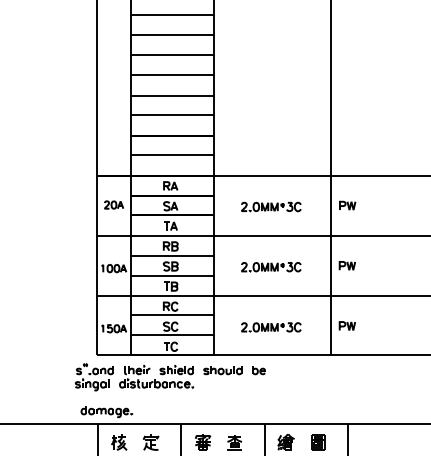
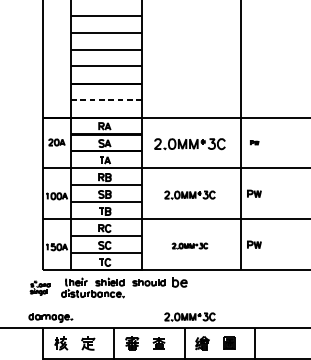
line: (172, 155) -> (106, 100), solid -> dashed
part: (347, 205) -> (254, 142), size x0.6
part: (271, 206) -> (190, 143), size x1.4
part: (271, 327) -> (190, 246), size x0.7
part: (258, 370) -> (179, 282), size x1.4
part: (93, 377) -> (39, 288), size x0.6
part: (271, 411) -> (190, 317), added

